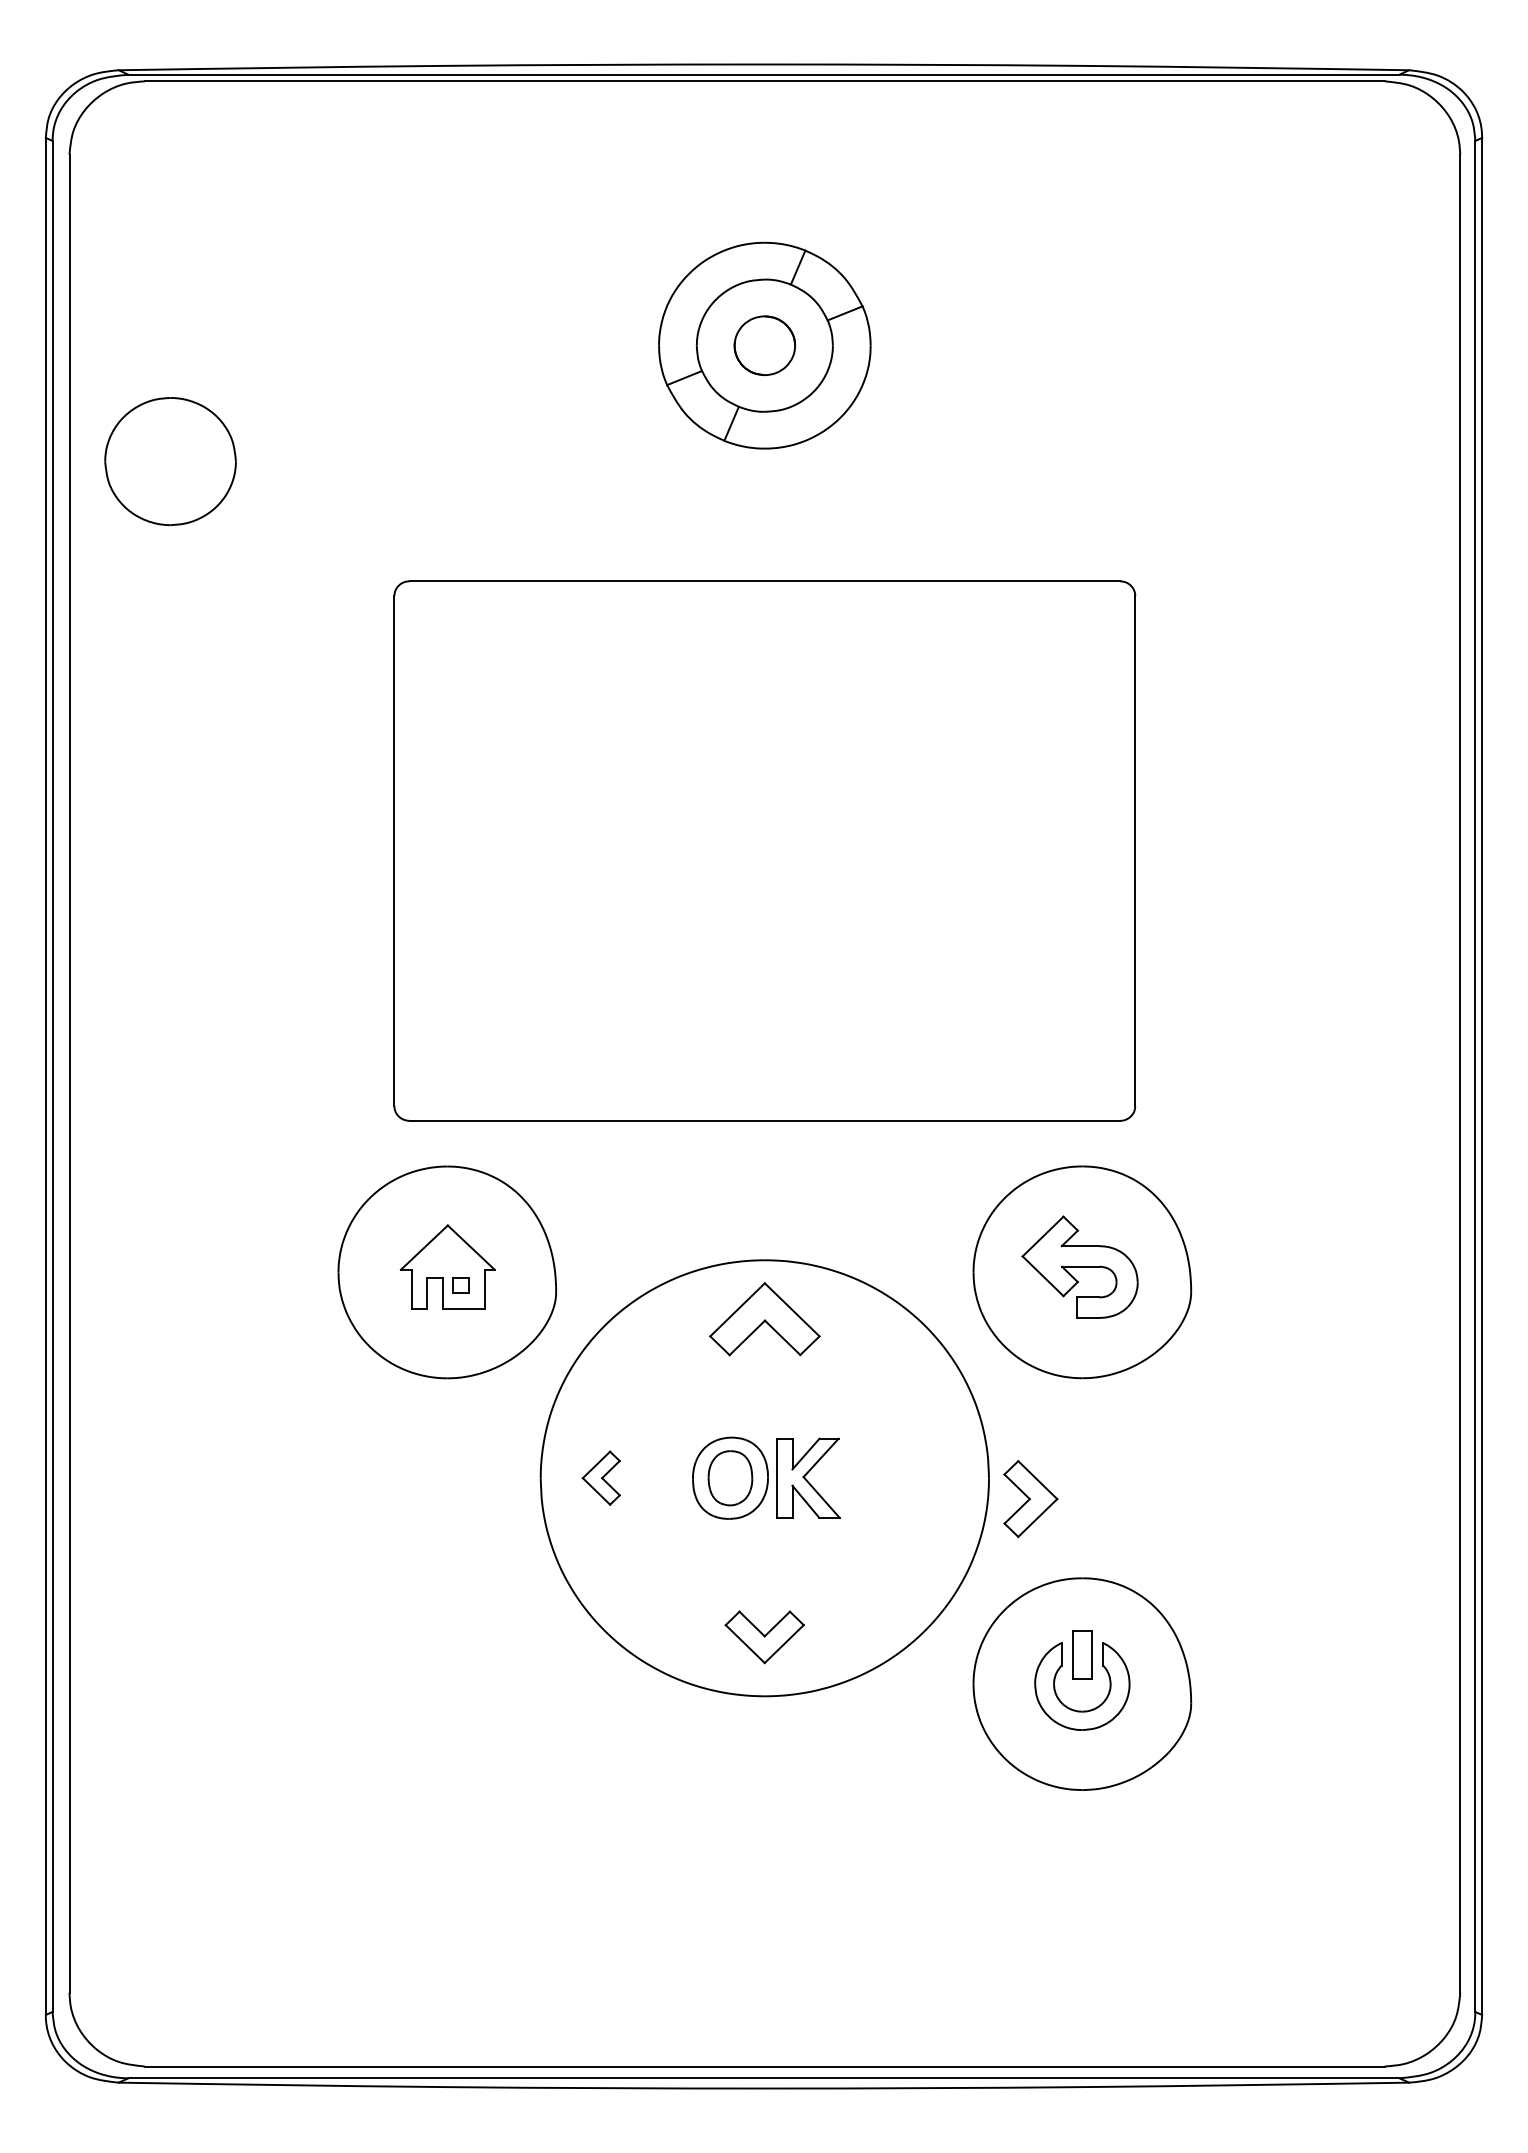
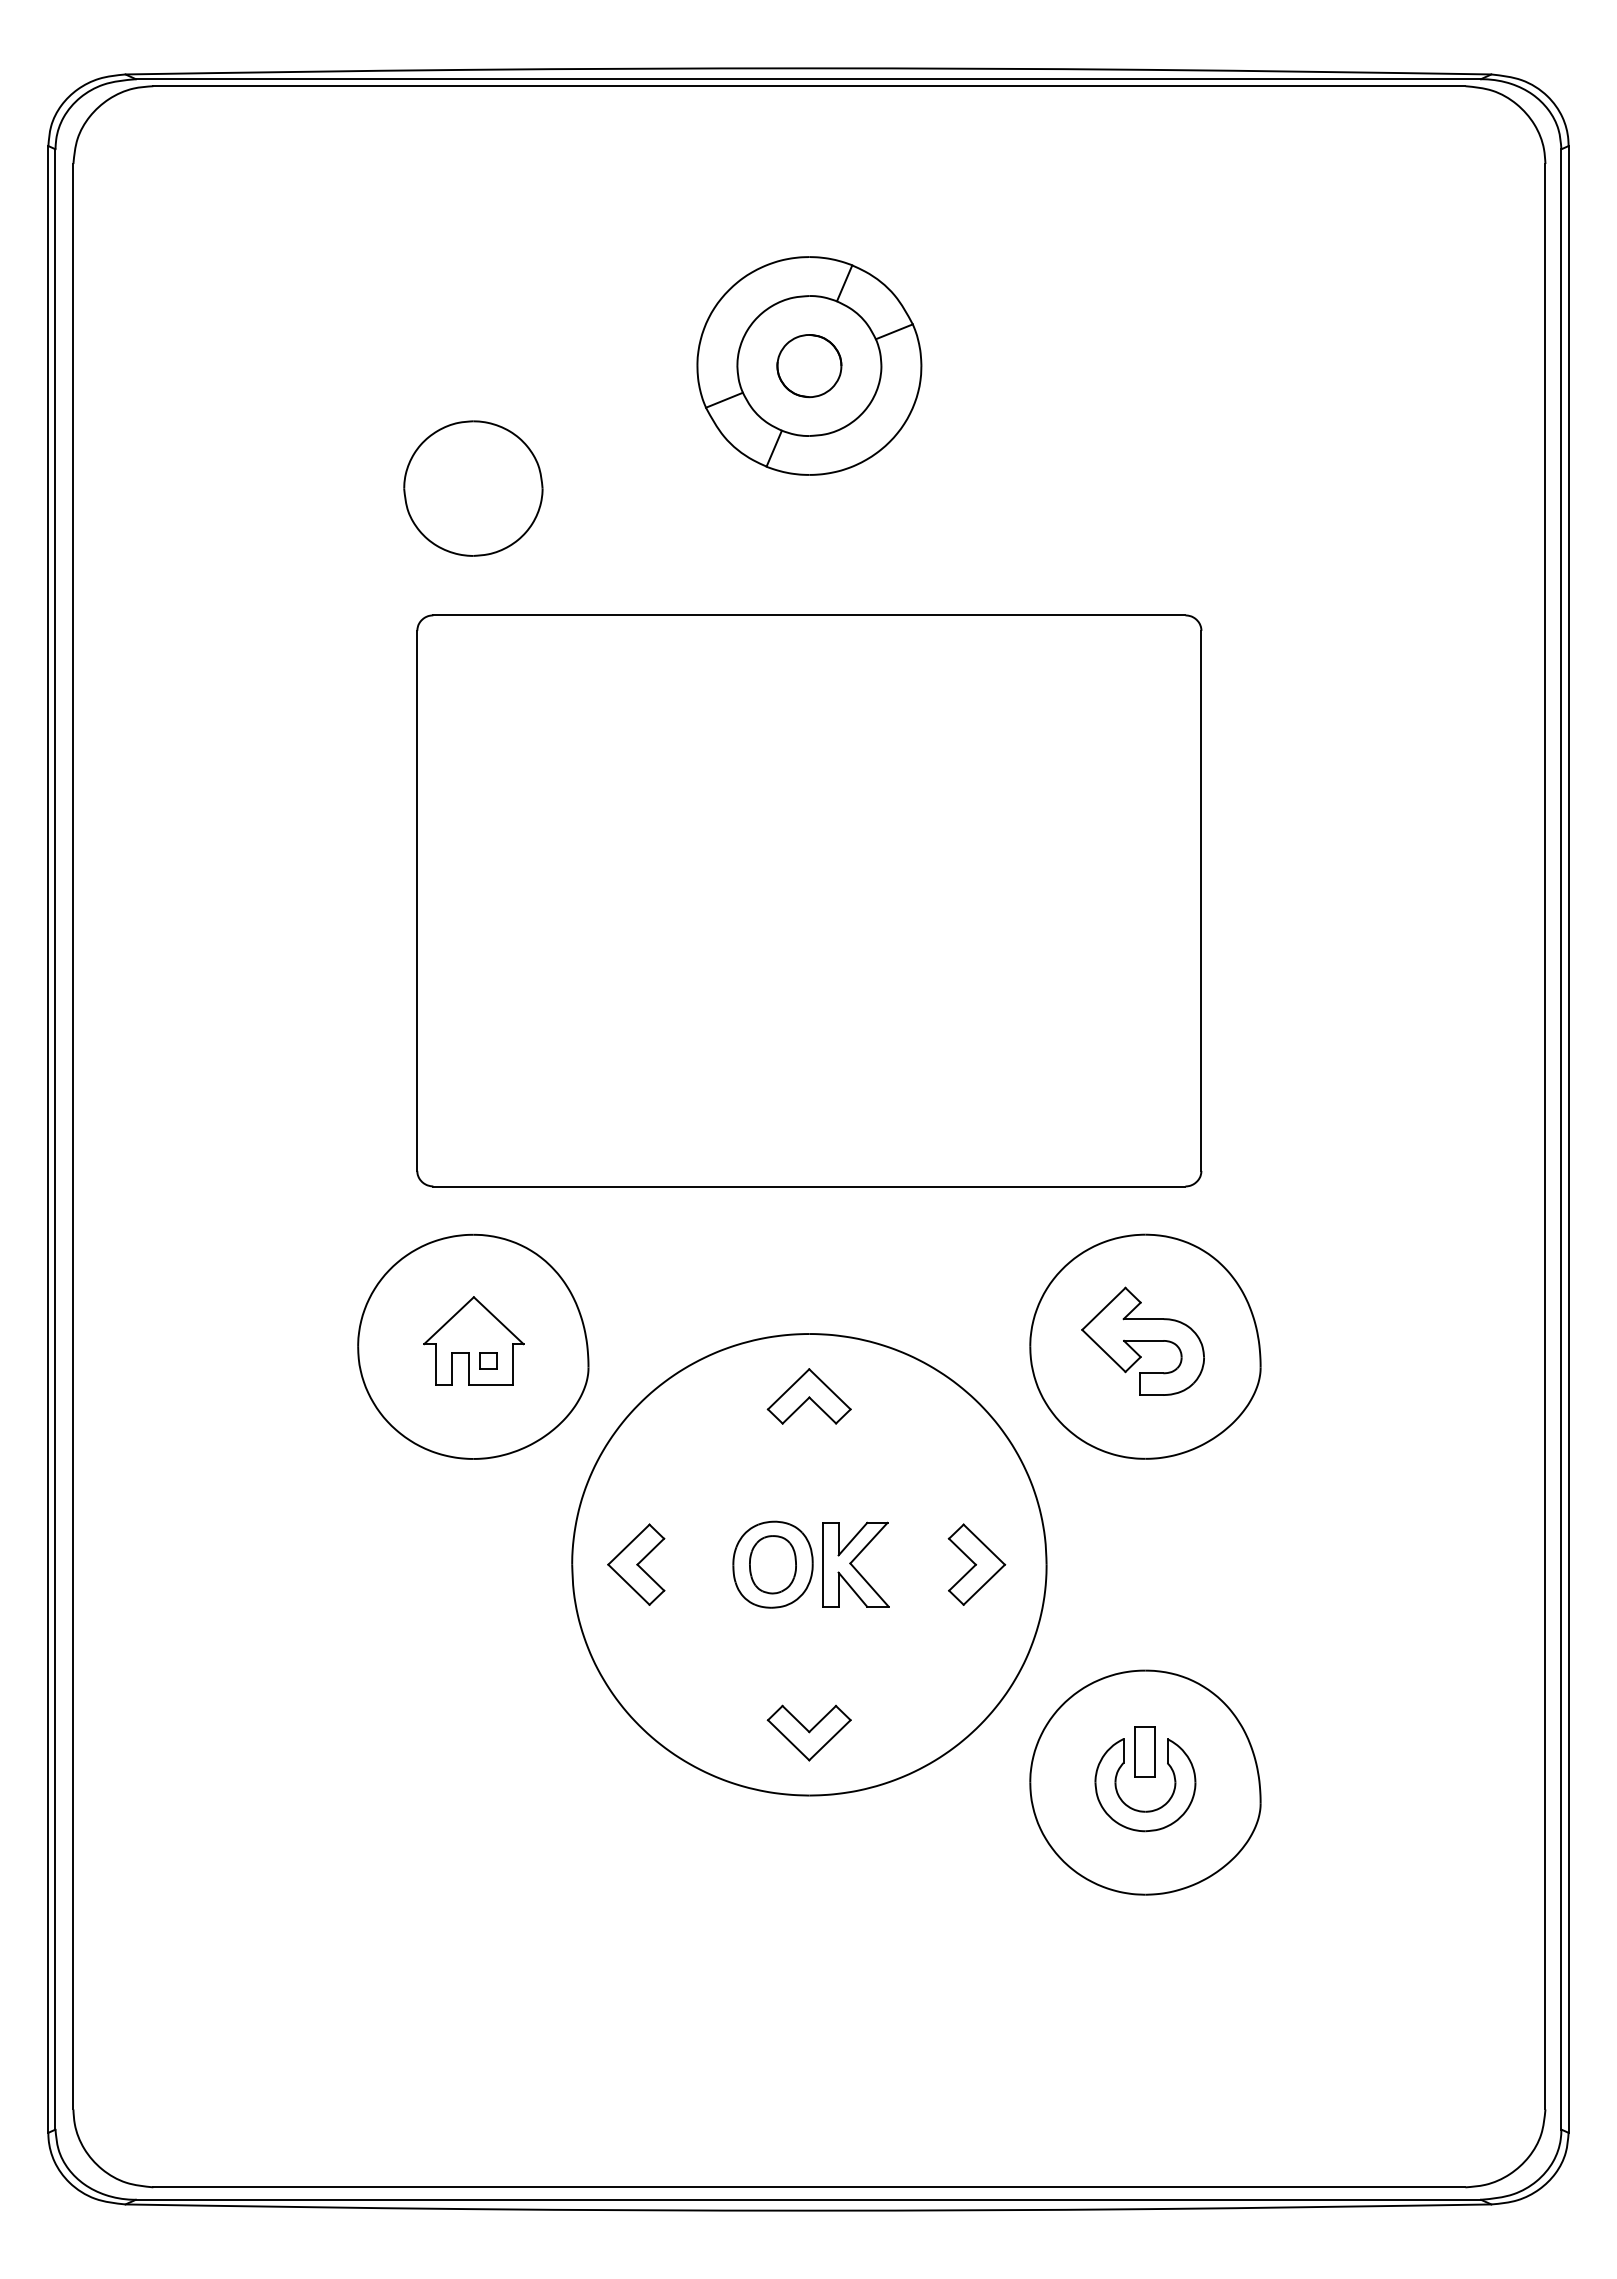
part: (170, 461) -> (473, 488), moved
part: (764, 1319) -> (808, 1396), size x0.71
part: (601, 1478) -> (636, 1564), size x1.43
part: (1030, 1498) -> (976, 1564), moved

